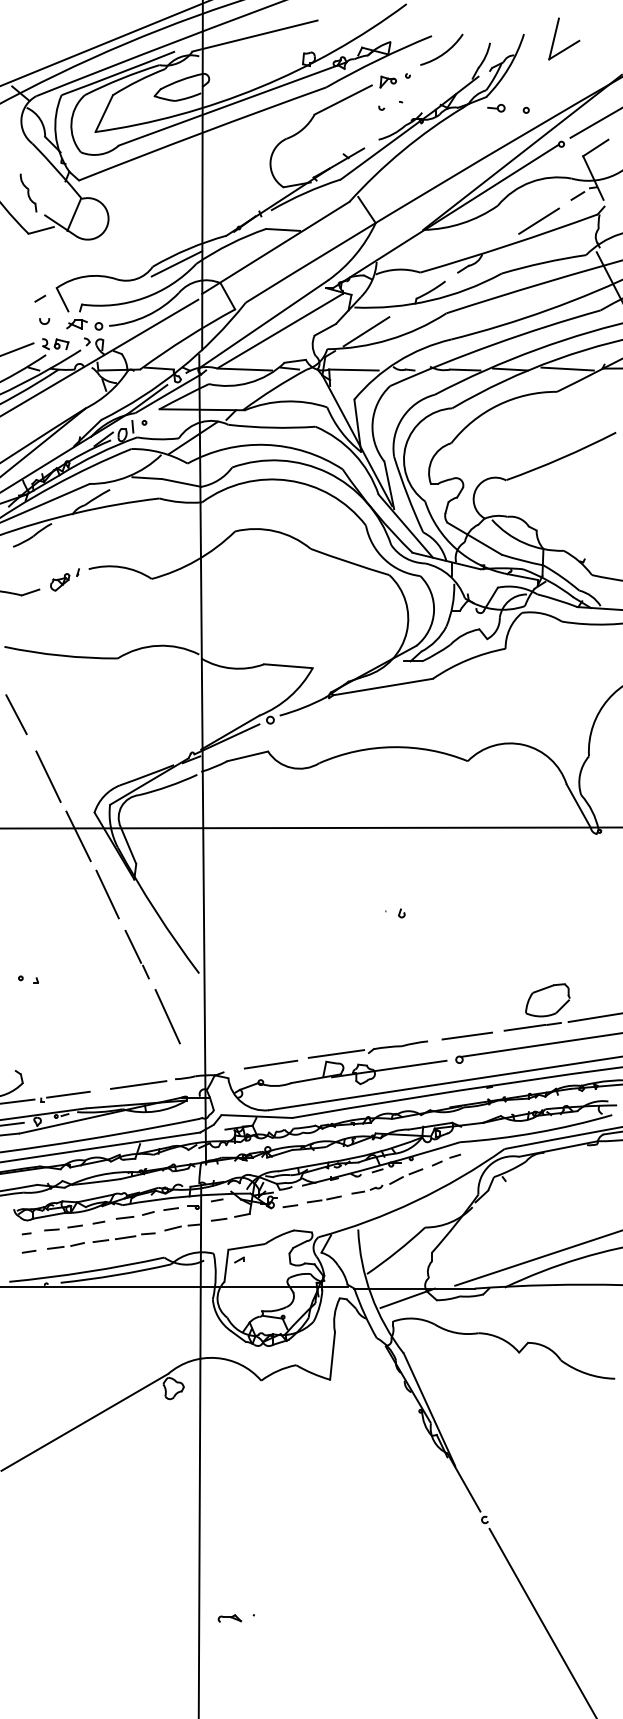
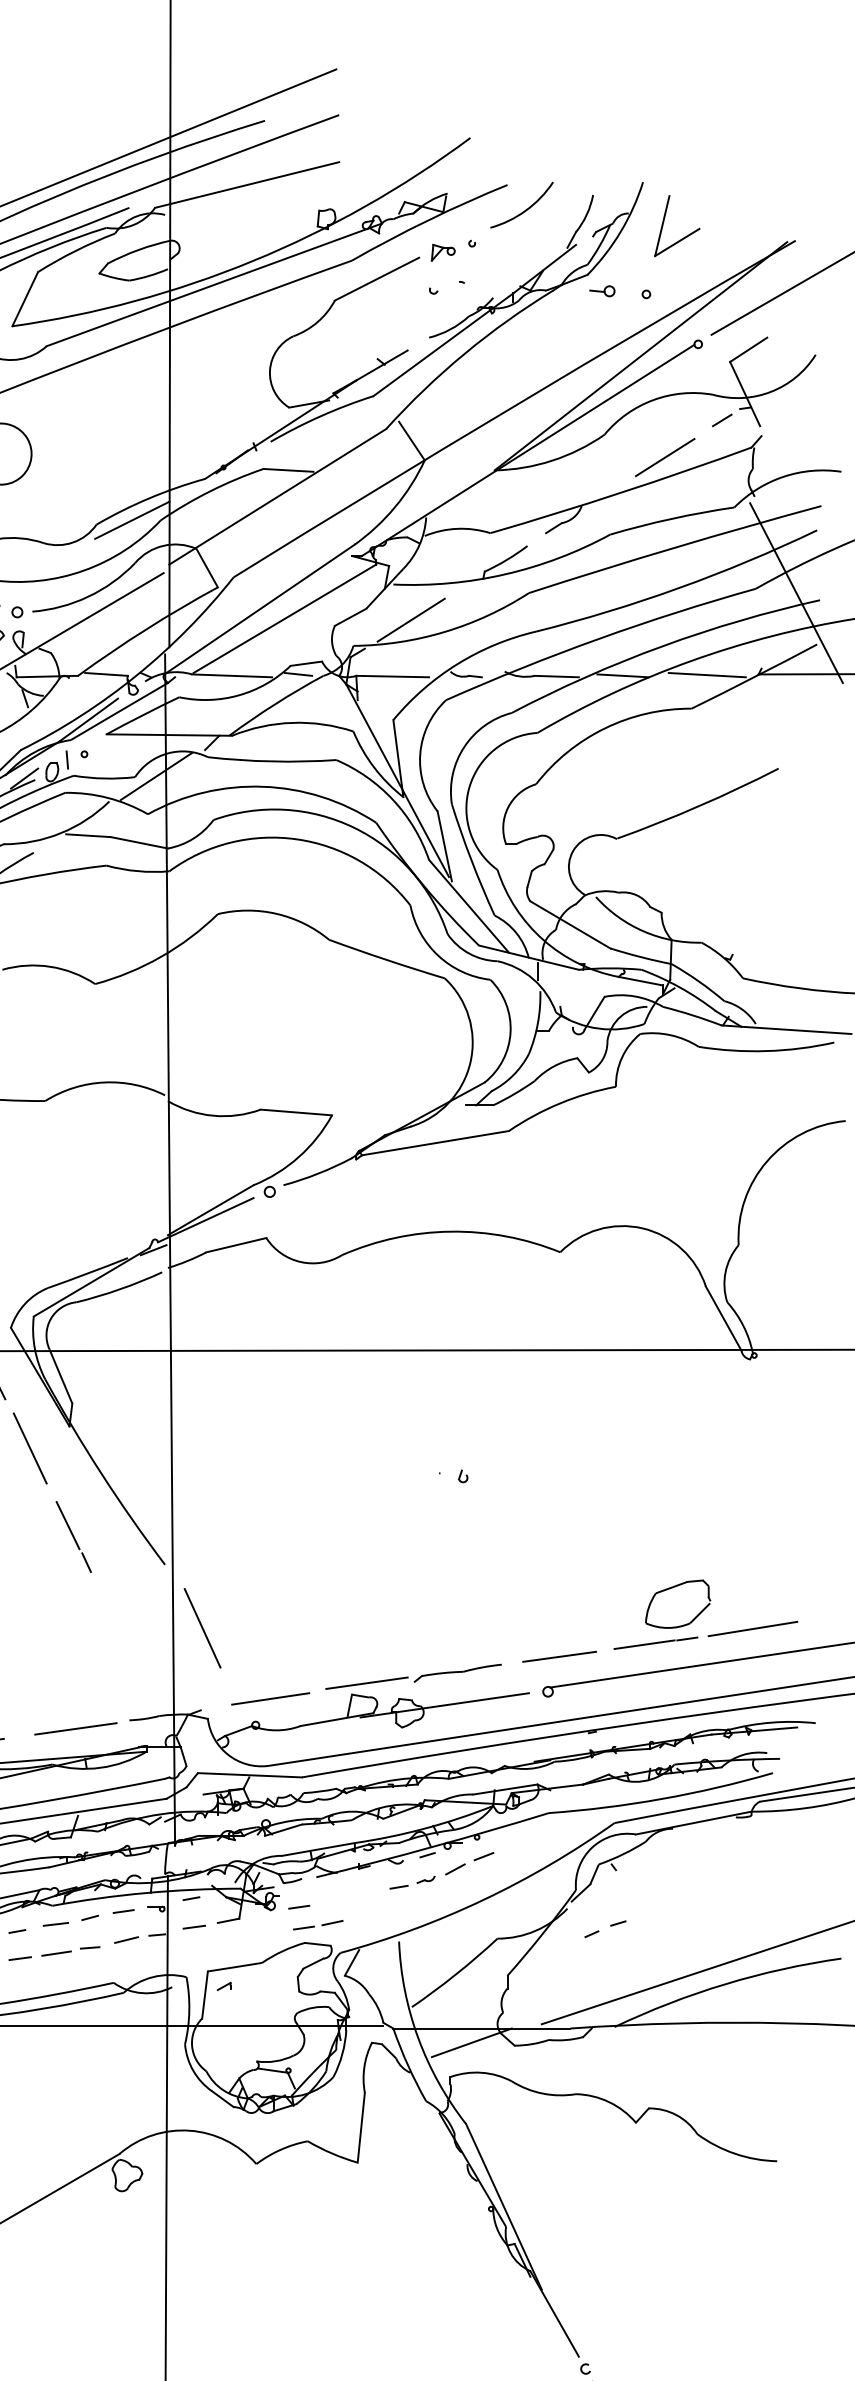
part: (569, 45) -> (684, 235), moved
line: (167, 1016) -> (202, 1628), moved
part: (445, 1159) -> (604, 1928), moved
line: (322, 1199) -> (315, 1925), moved

